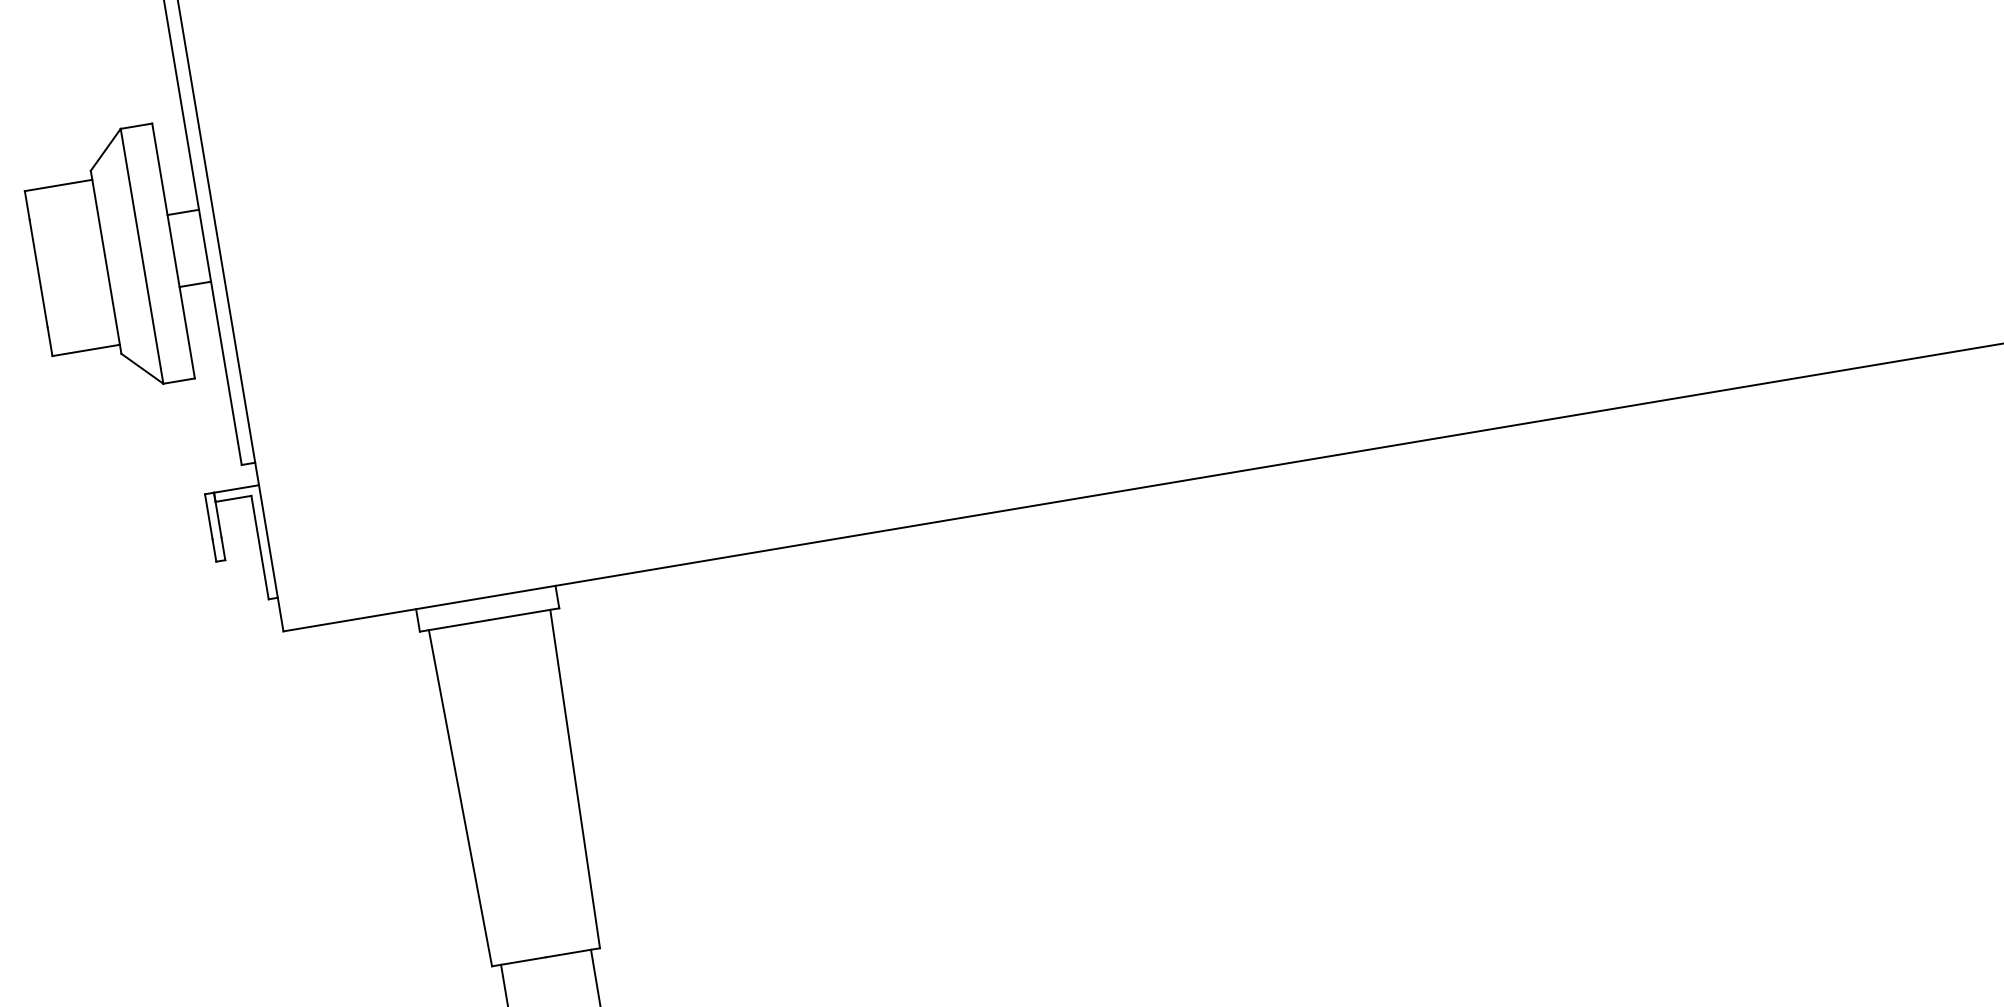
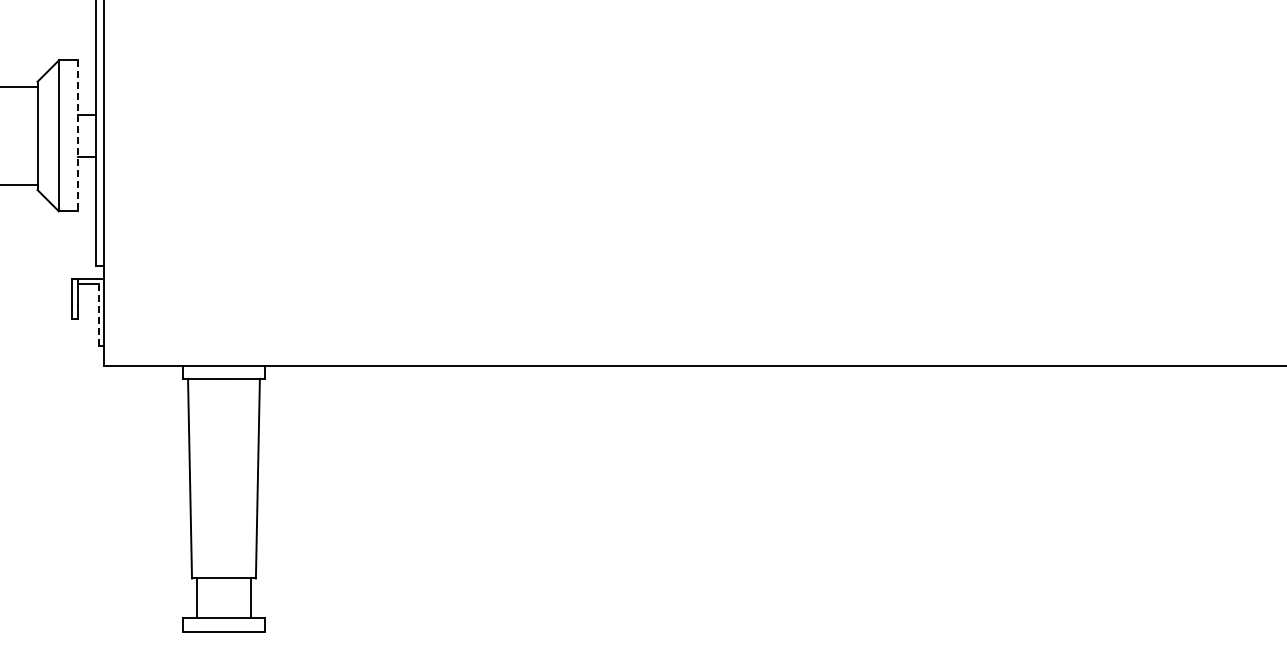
line: (173, 252) -> (77, 136), solid -> dashed
line: (259, 548) -> (98, 315), solid -> dashed

